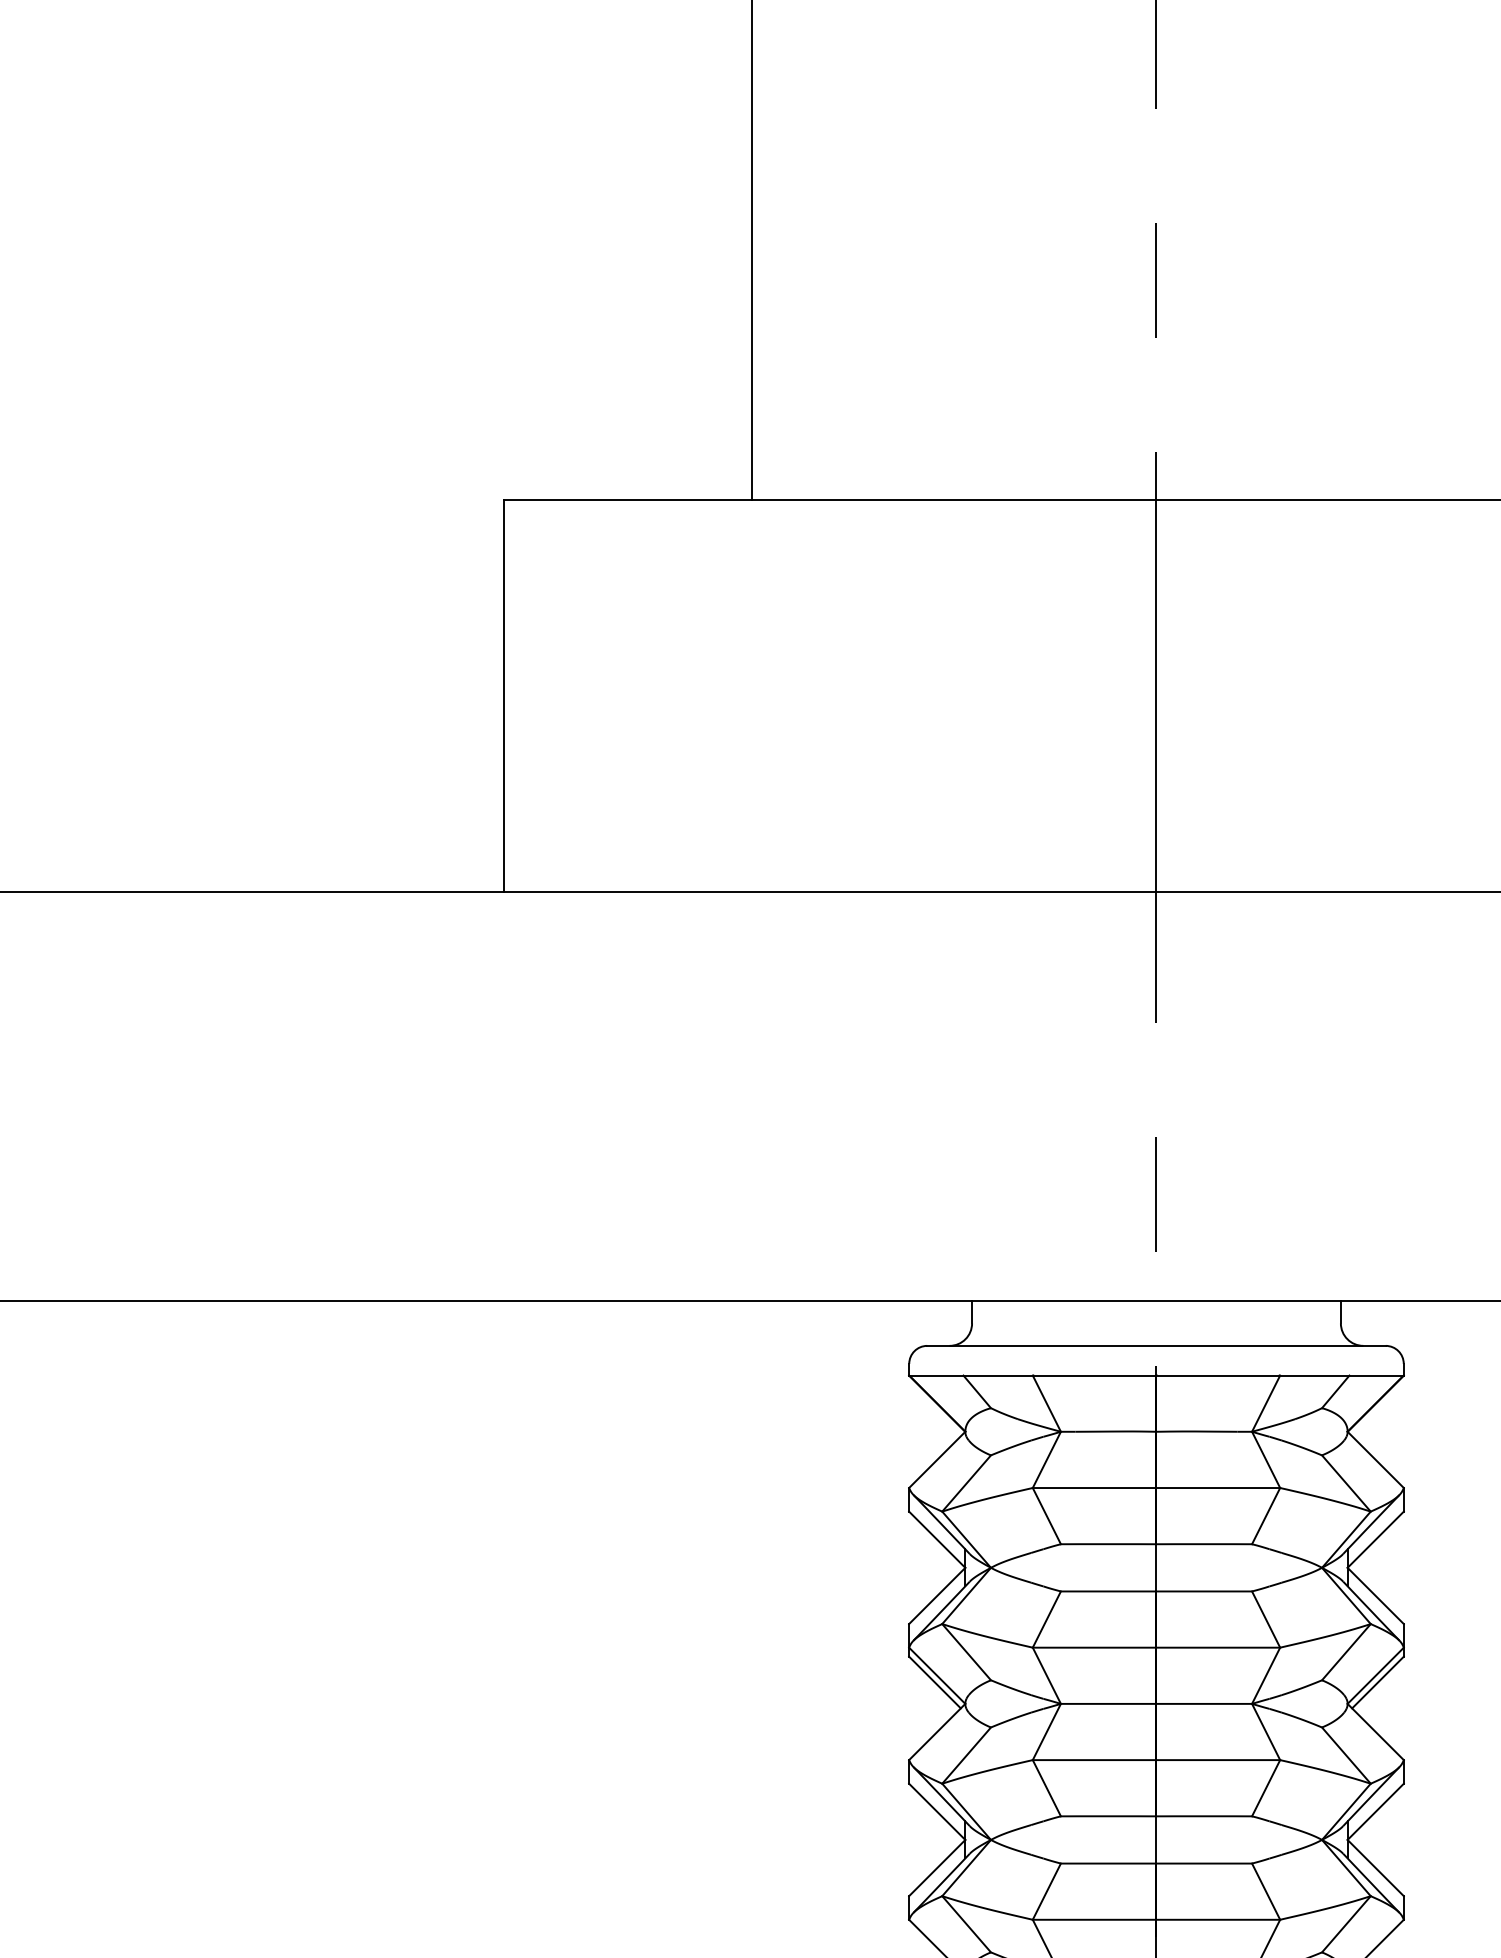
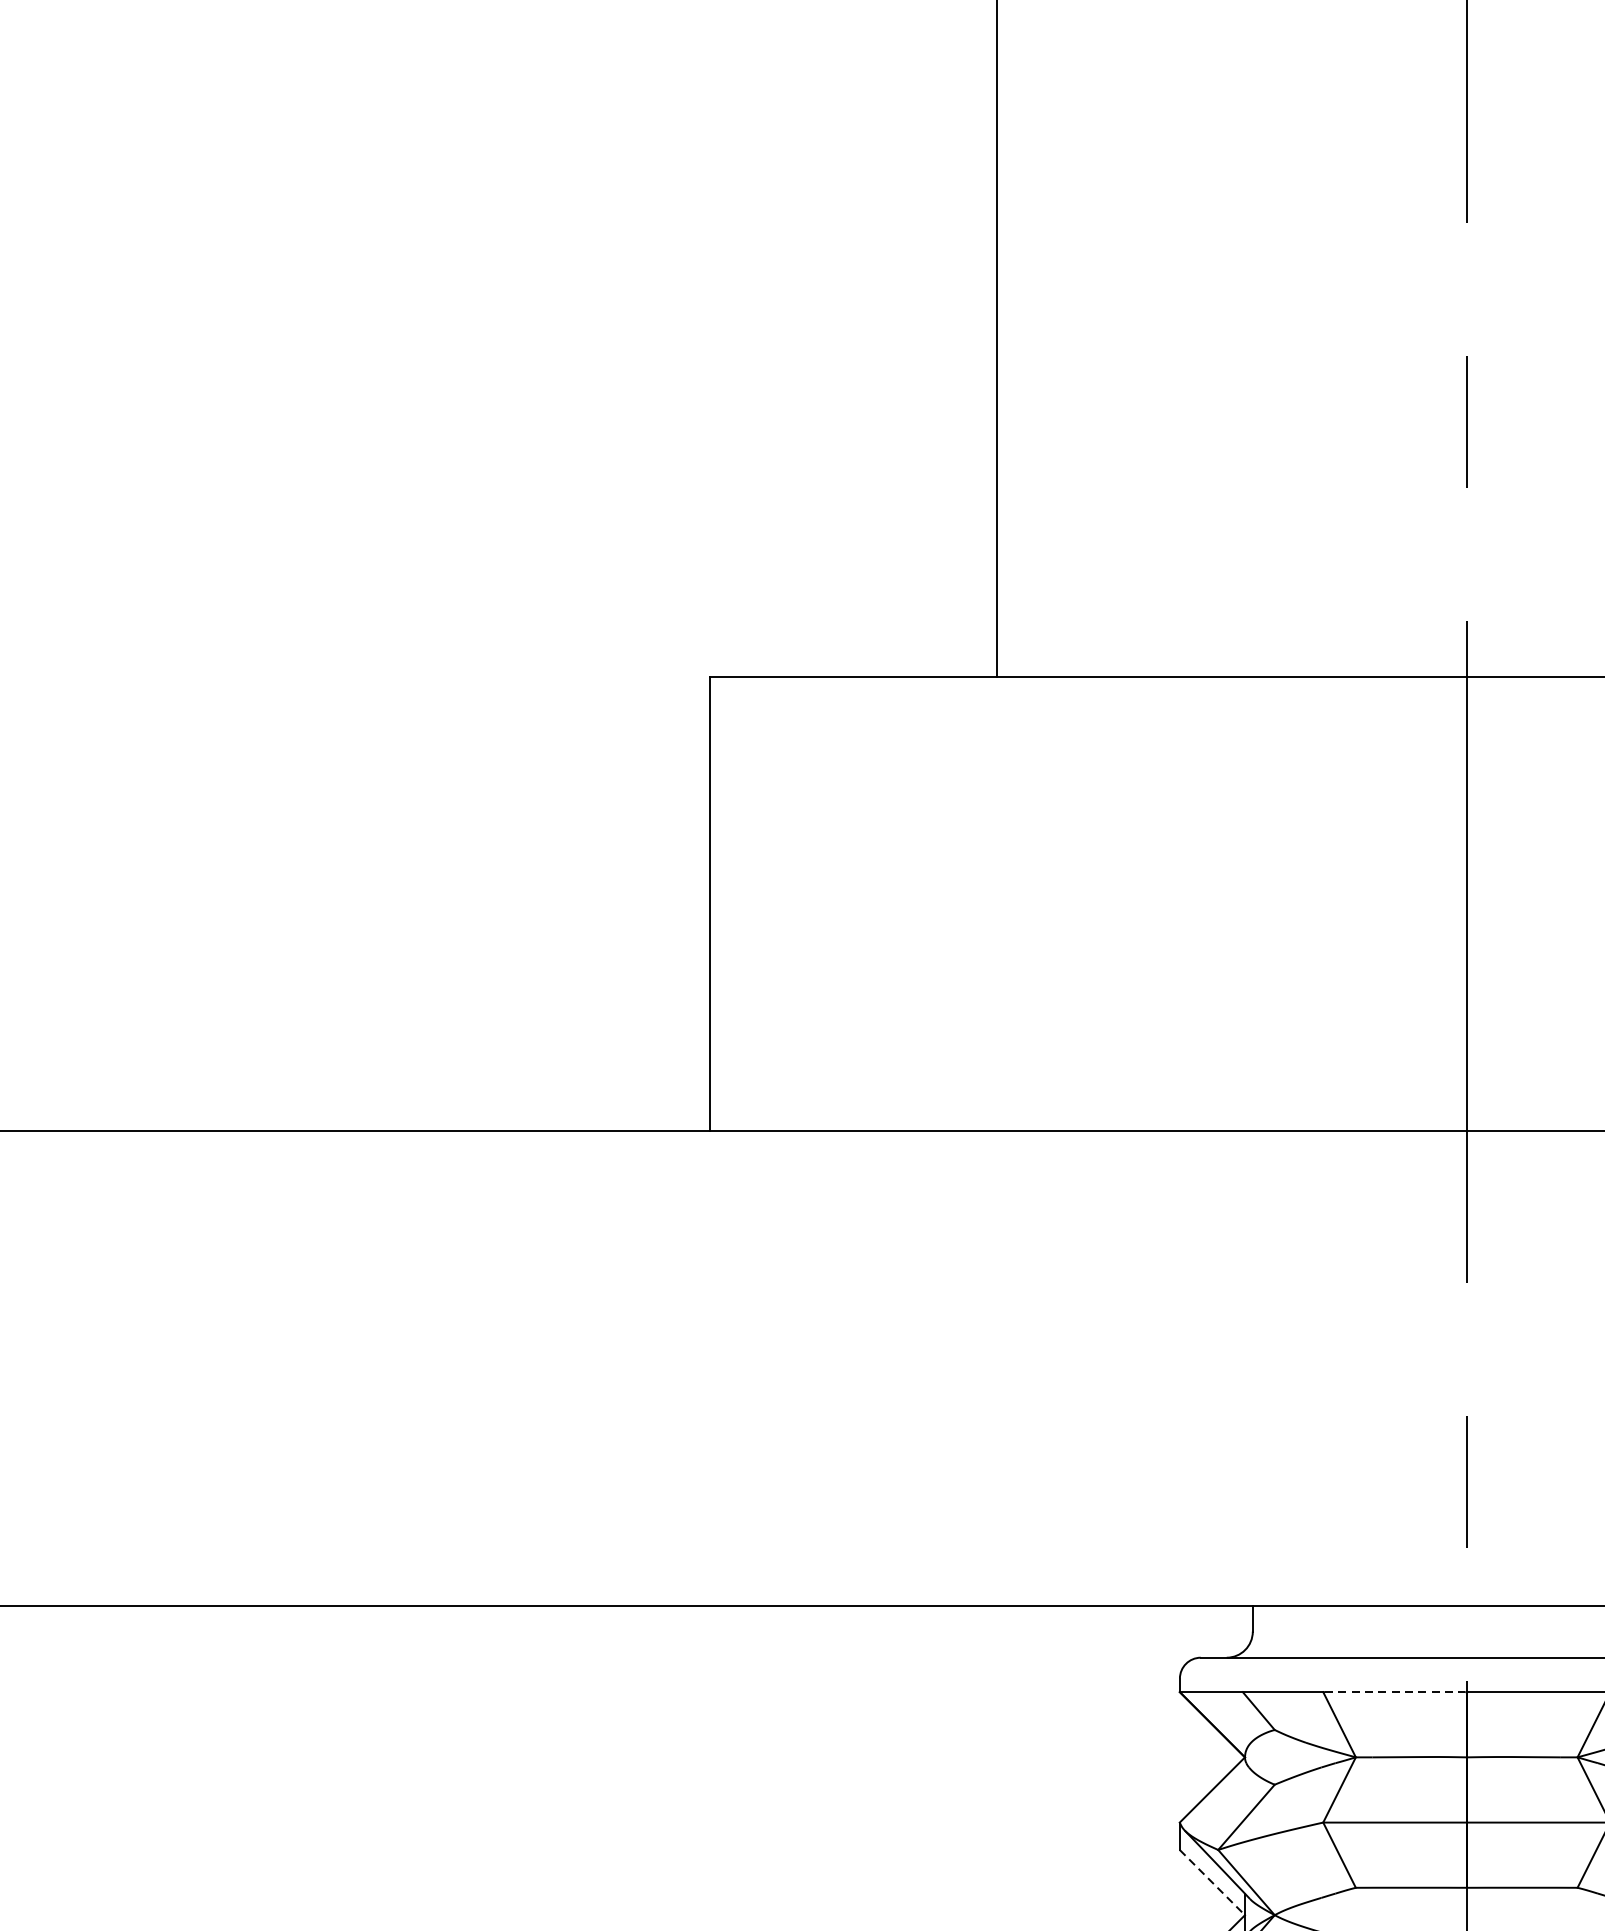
line: (1095, 1375) -> (1395, 1692), solid -> dashed
line: (937, 1539) -> (1212, 1882), solid -> dashed

